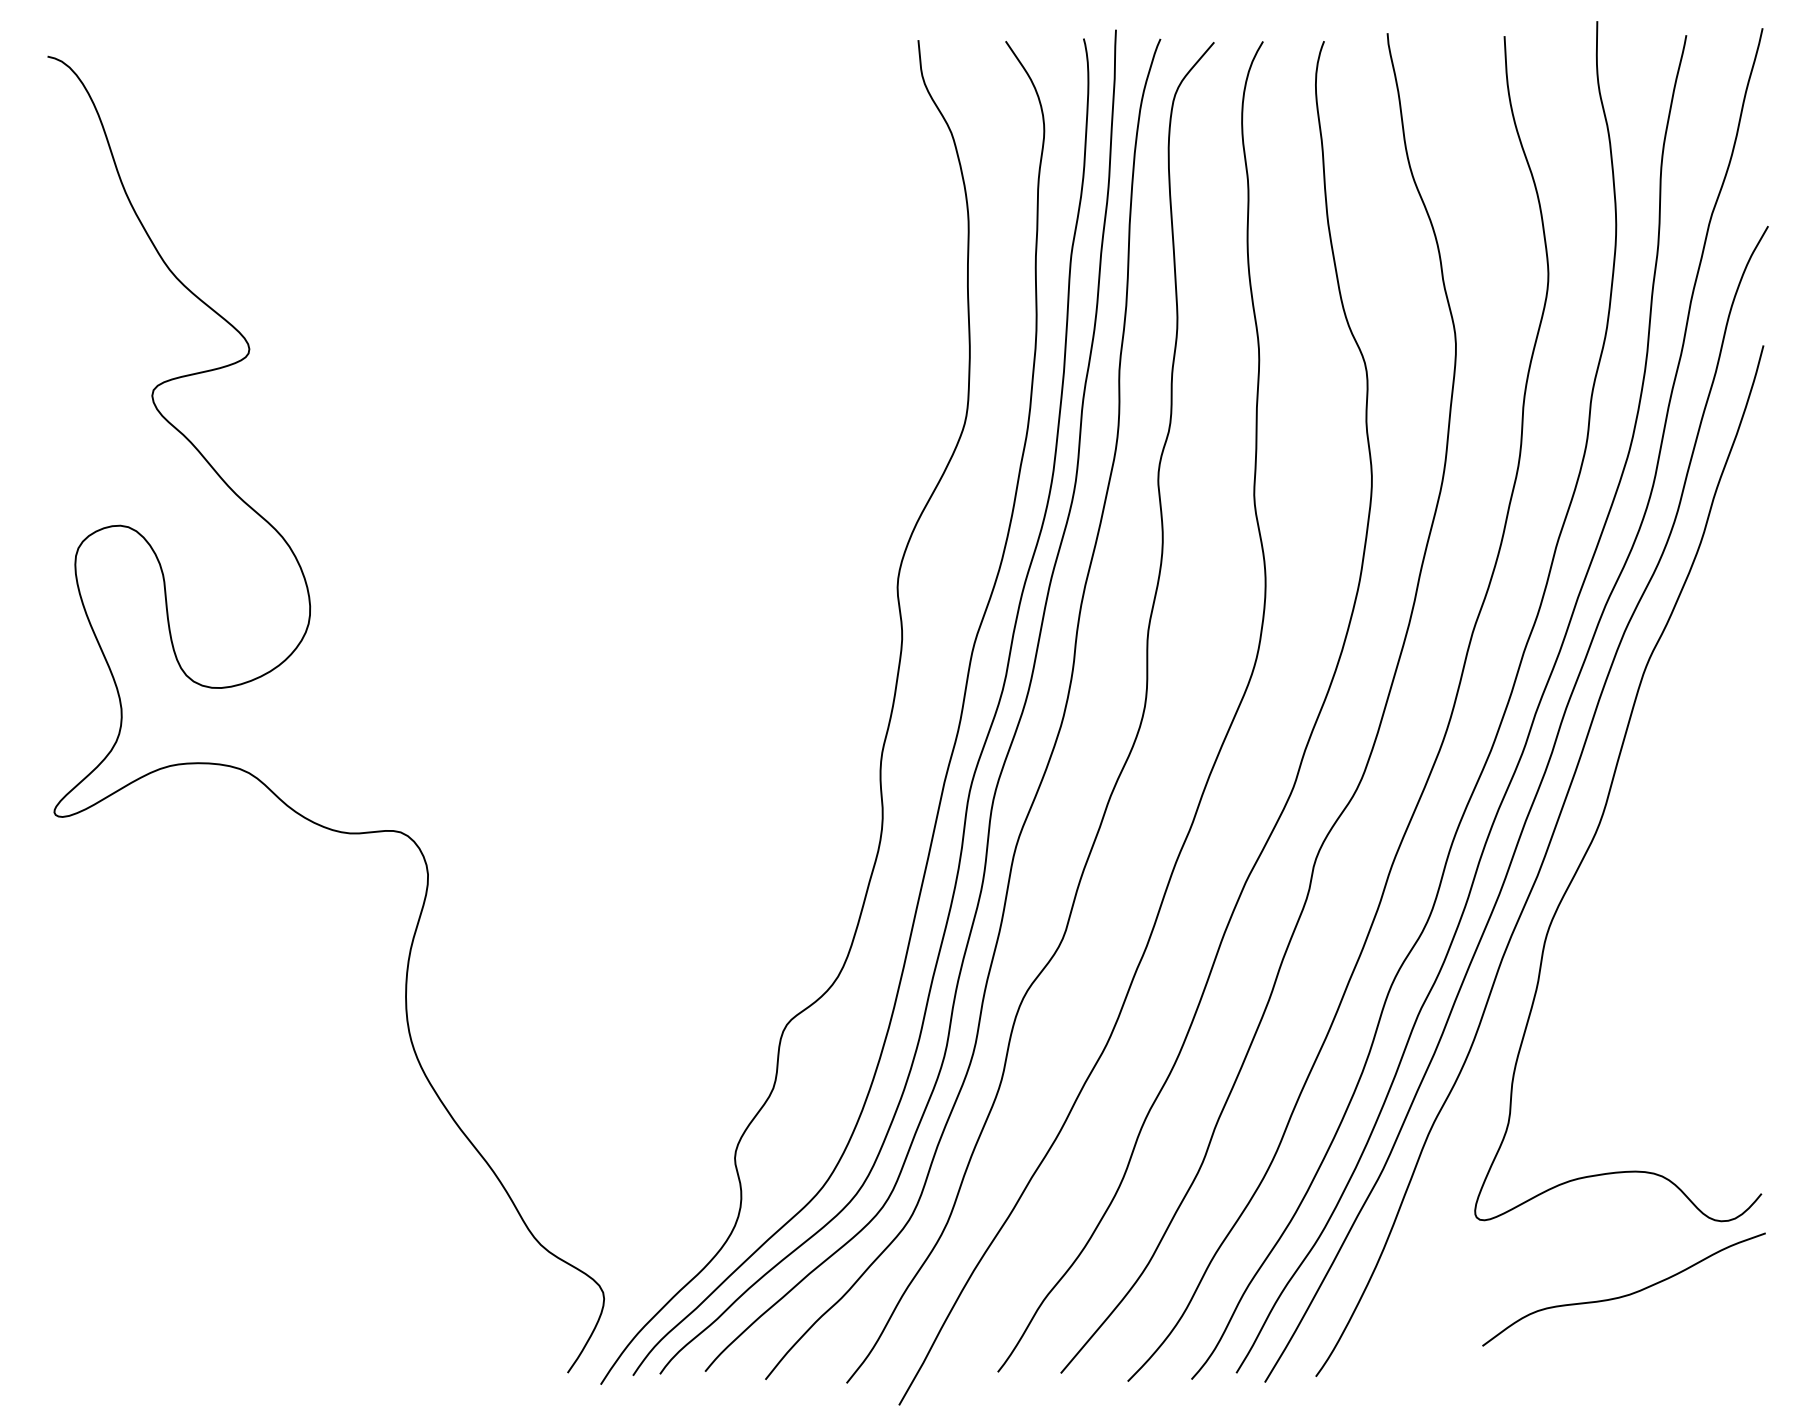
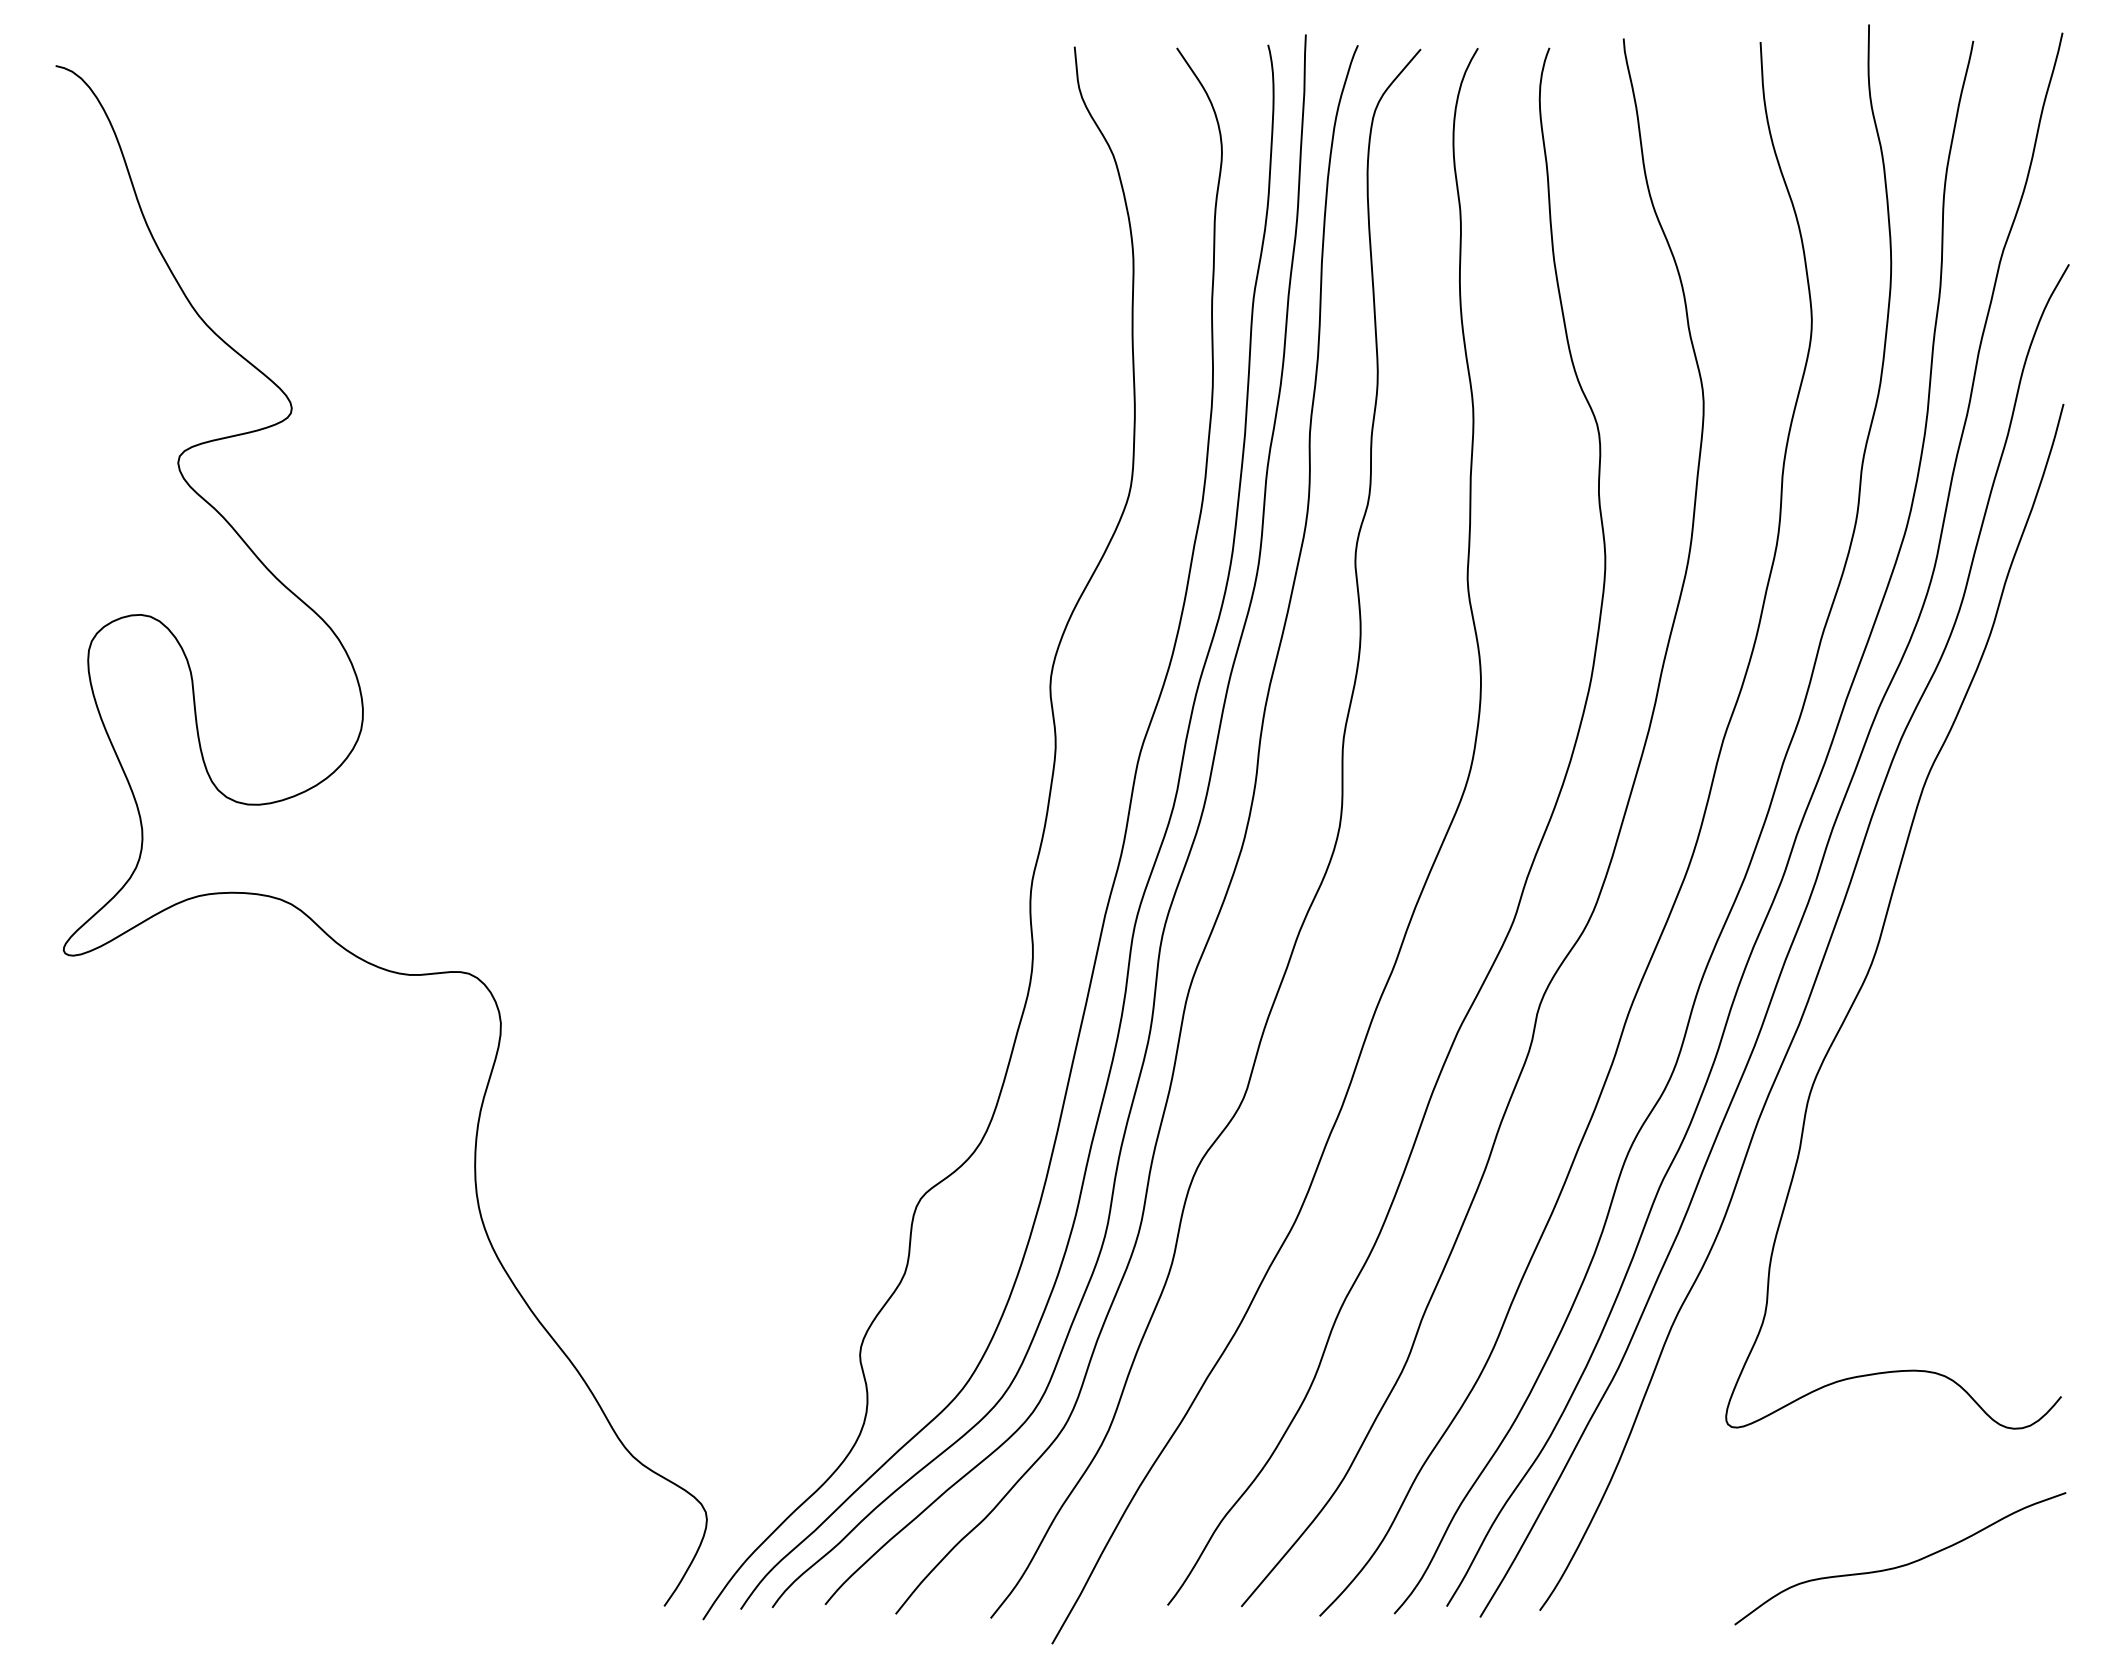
curve: (1626, 1294) -> (1903, 1564), moved

